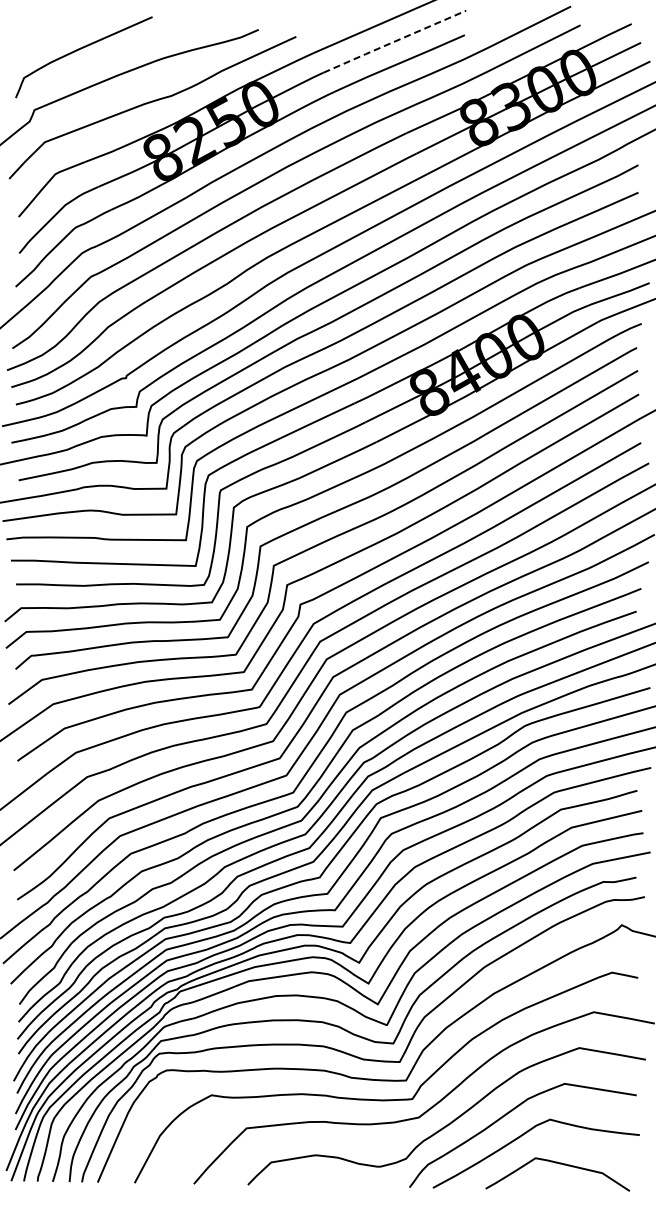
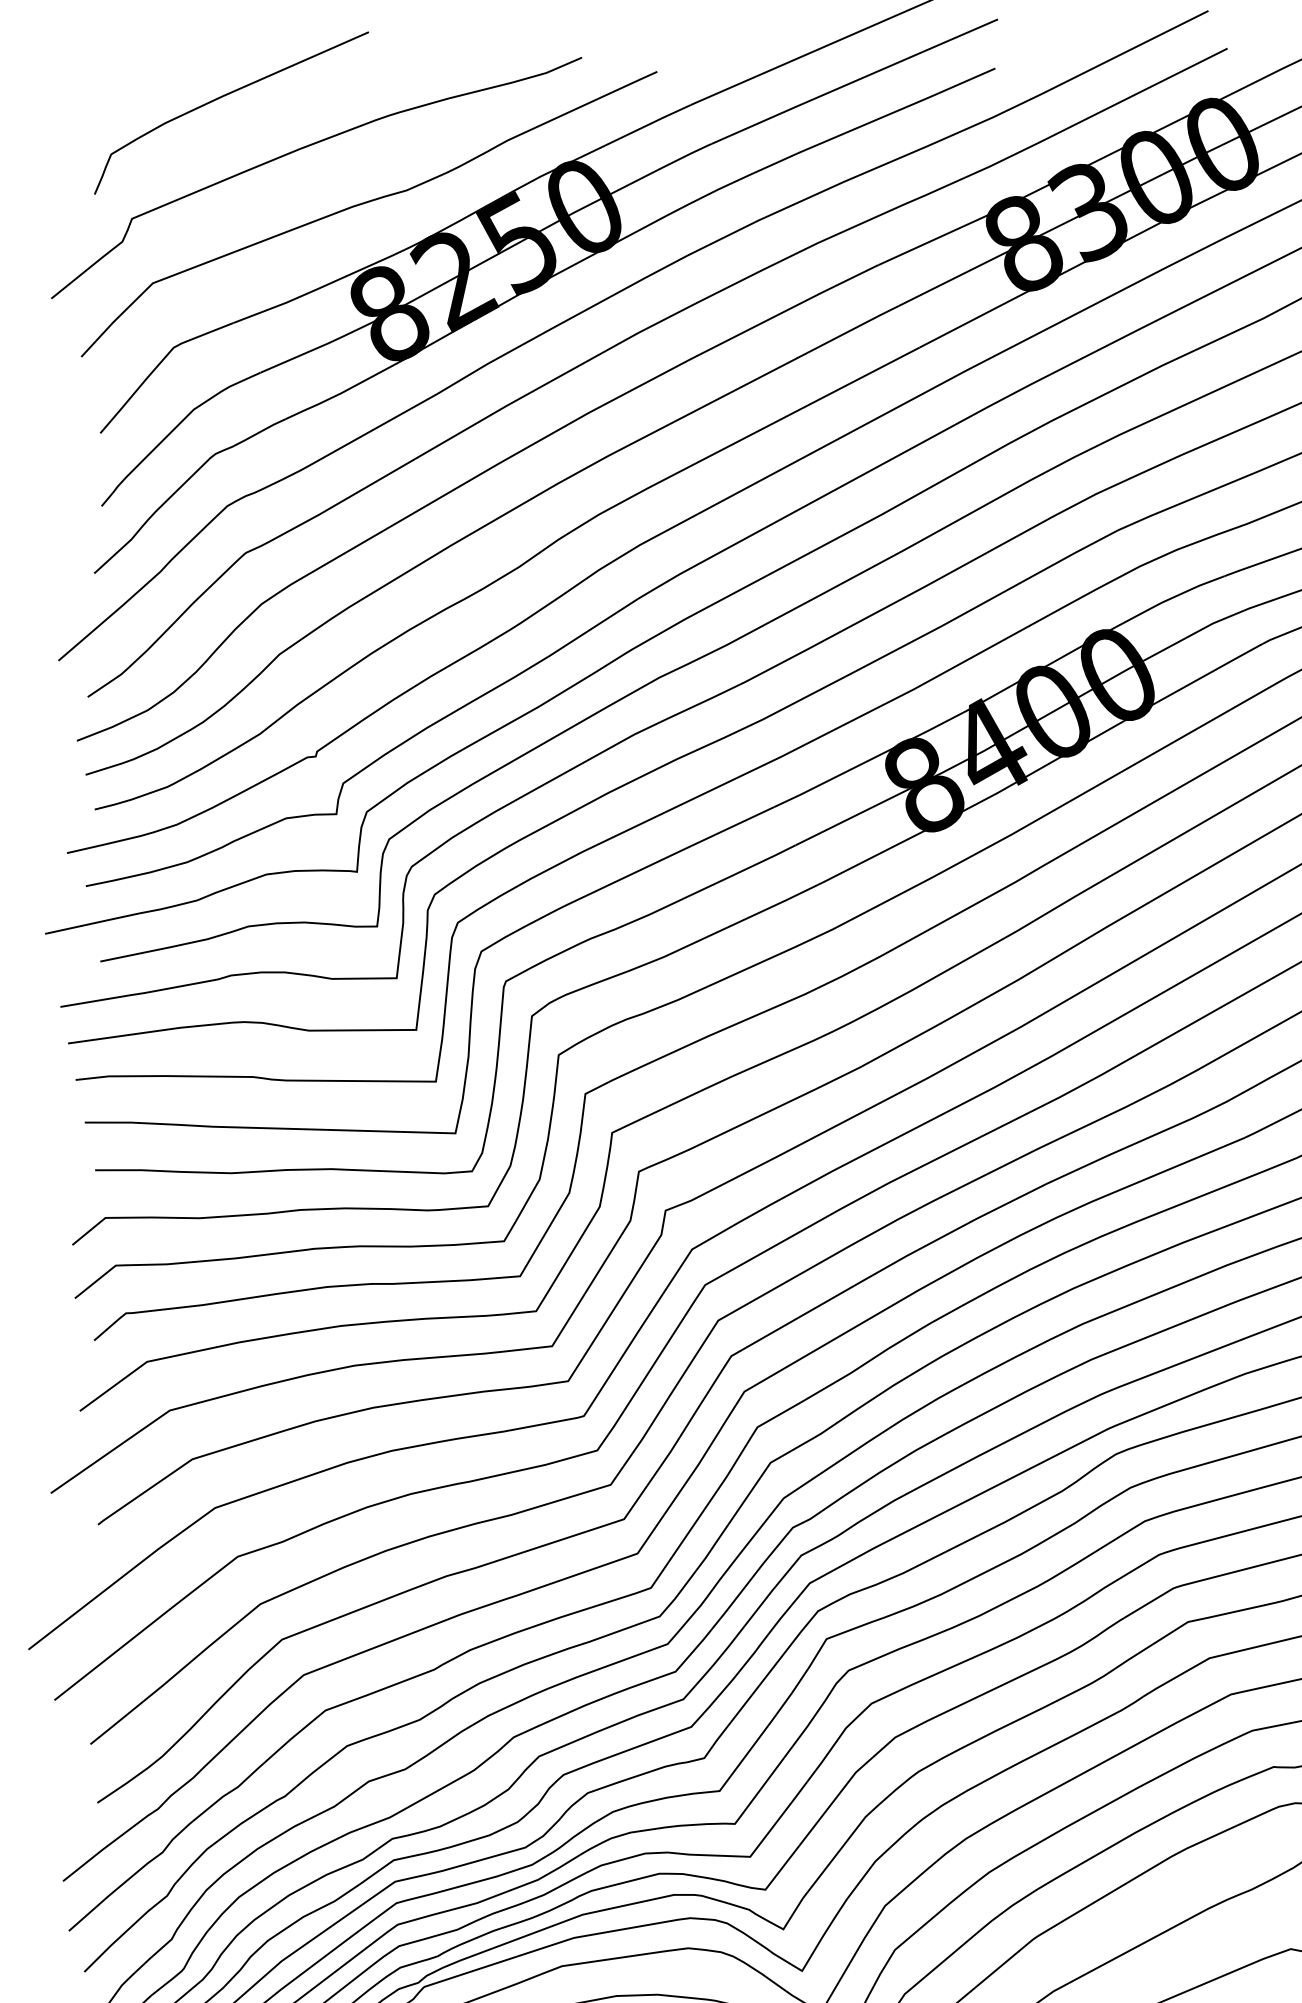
line: (394, 41) -> (854, 81), dashed -> solid

